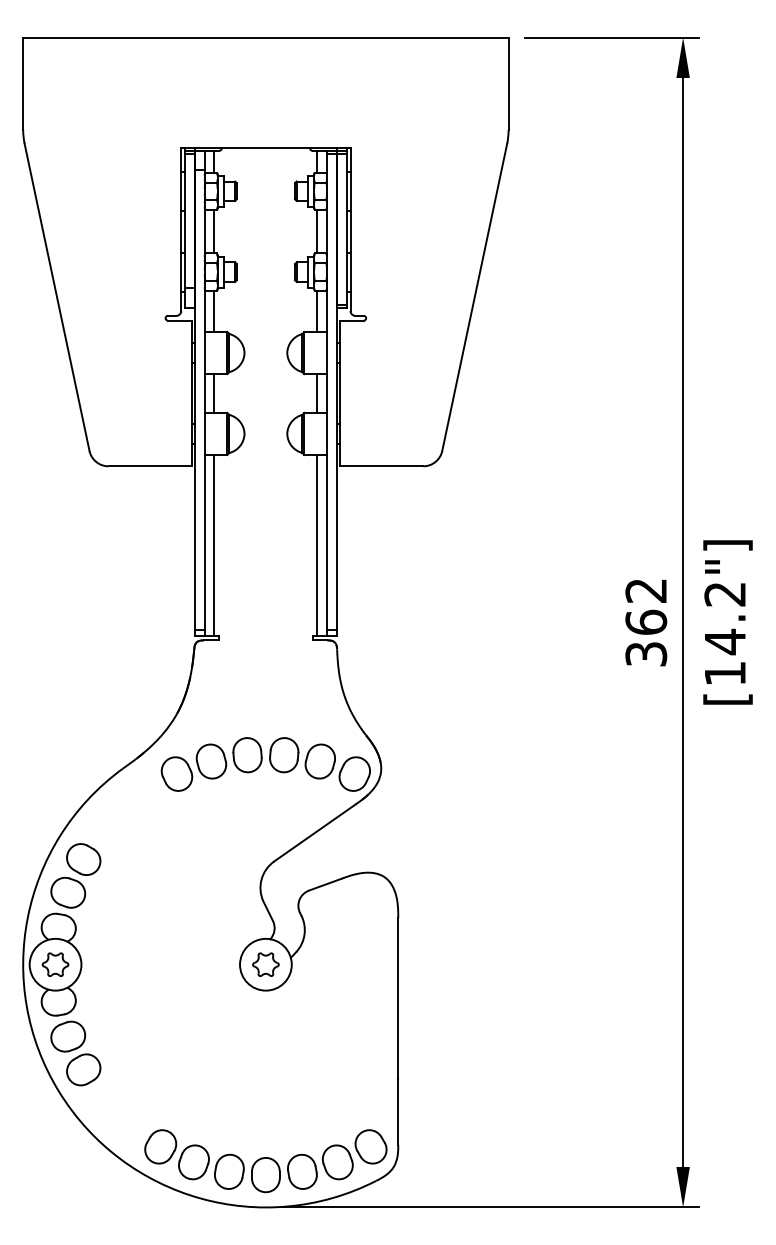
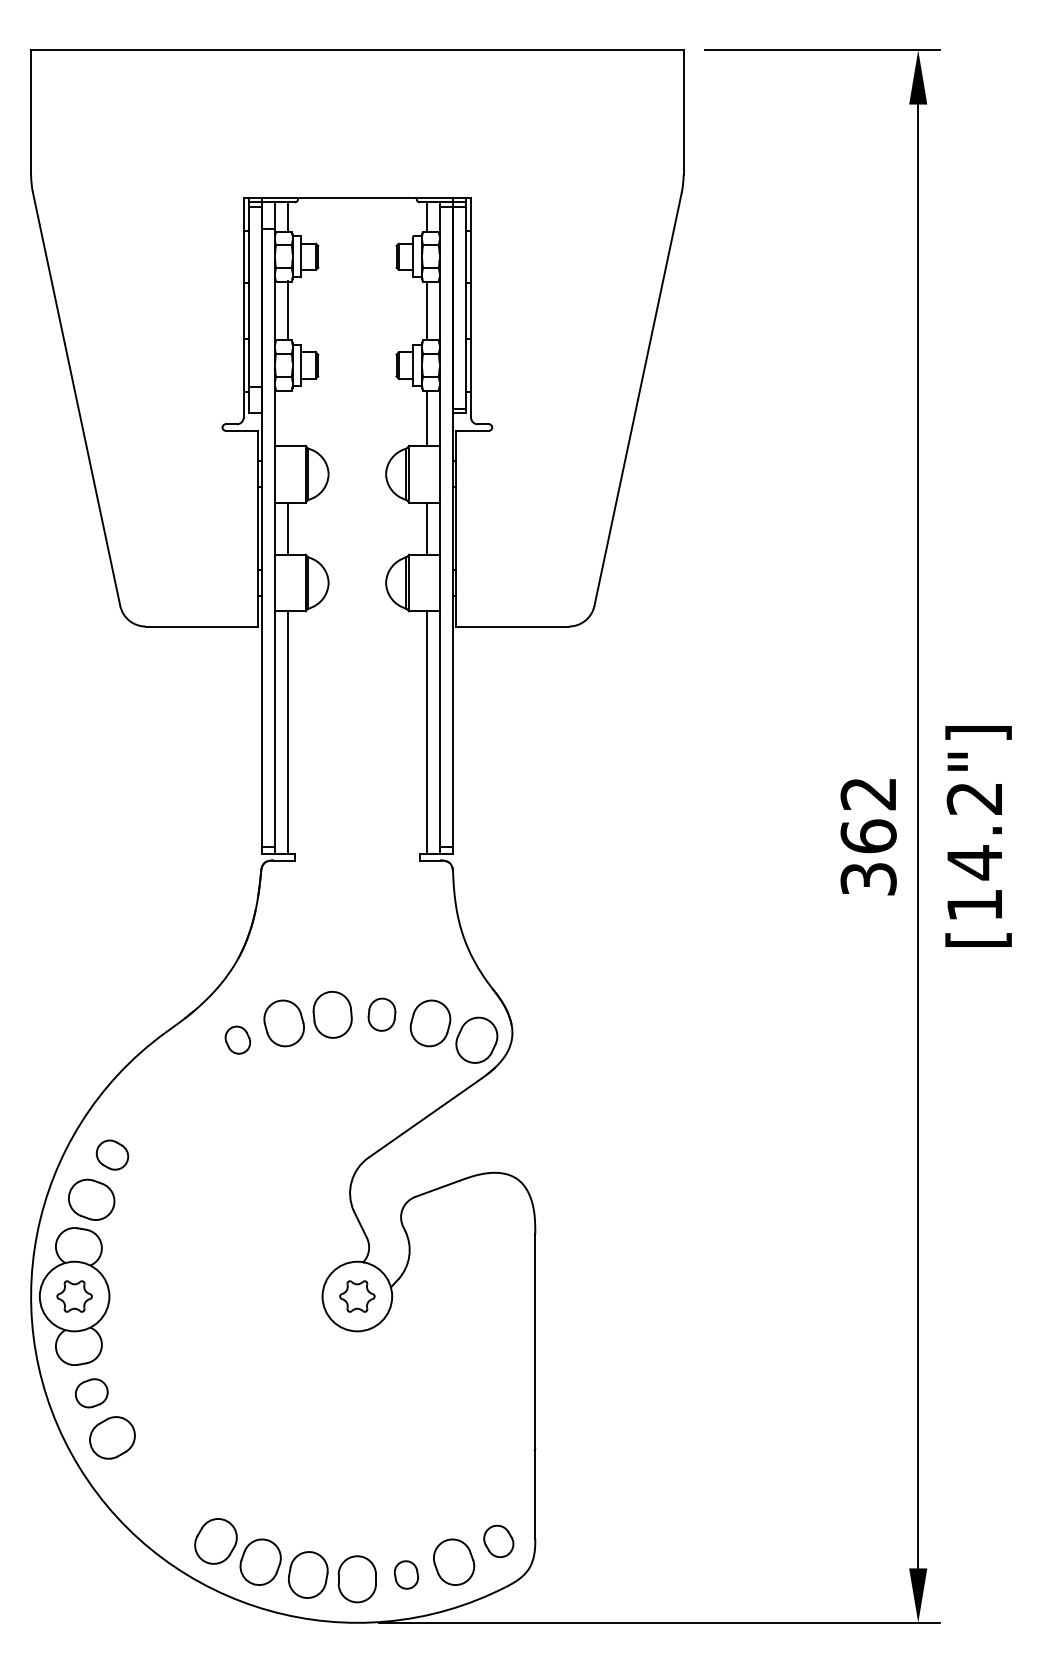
line: (214, 311) -> (288, 418), removed
part: (283, 754) -> (381, 1014), size x0.7
part: (176, 773) -> (237, 1039), size x0.6
part: (83, 859) -> (112, 1154), size x0.7
part: (68, 1036) -> (91, 1393), size x0.7
part: (370, 1146) -> (498, 1541), size x0.7
part: (302, 1171) -> (406, 1574), size x0.6

